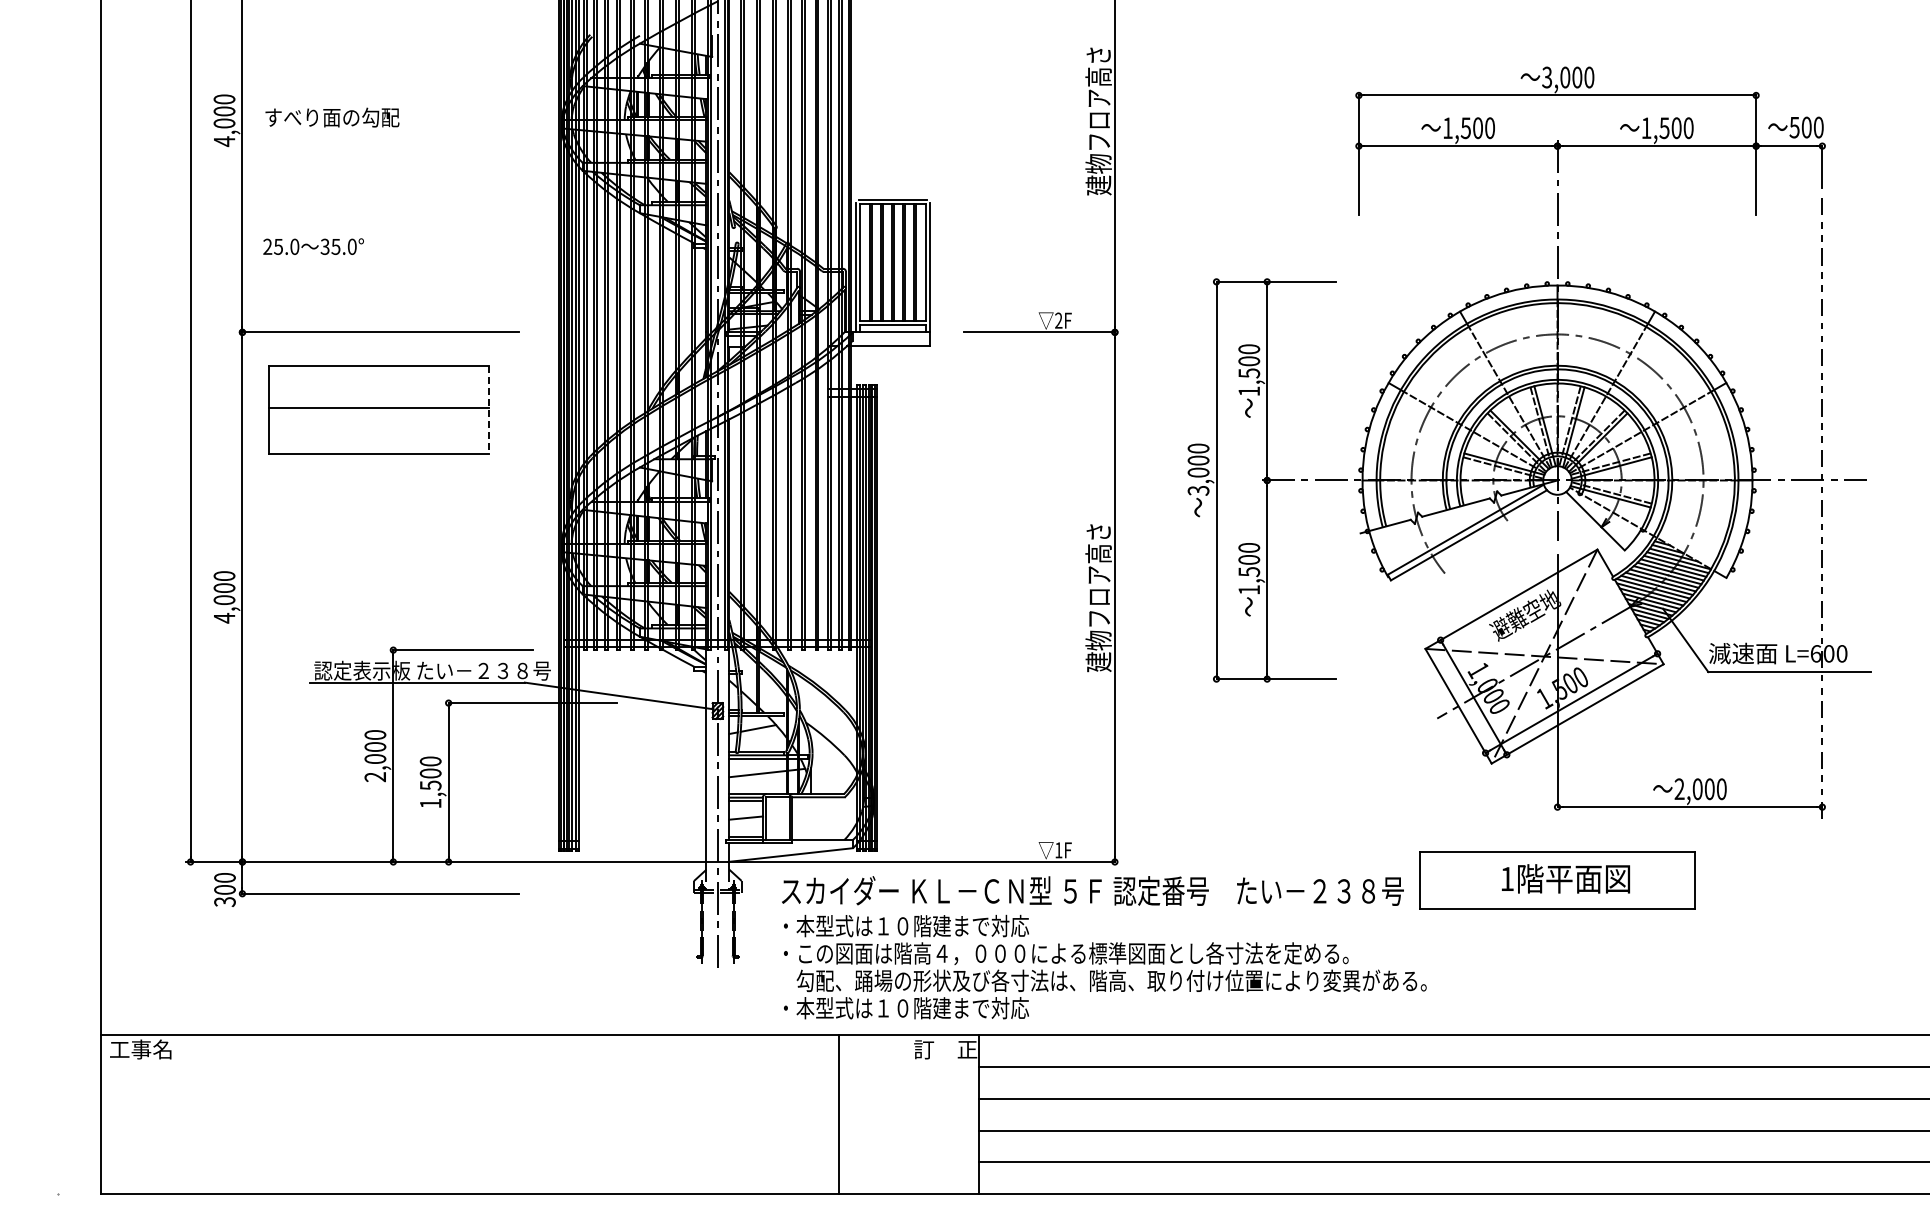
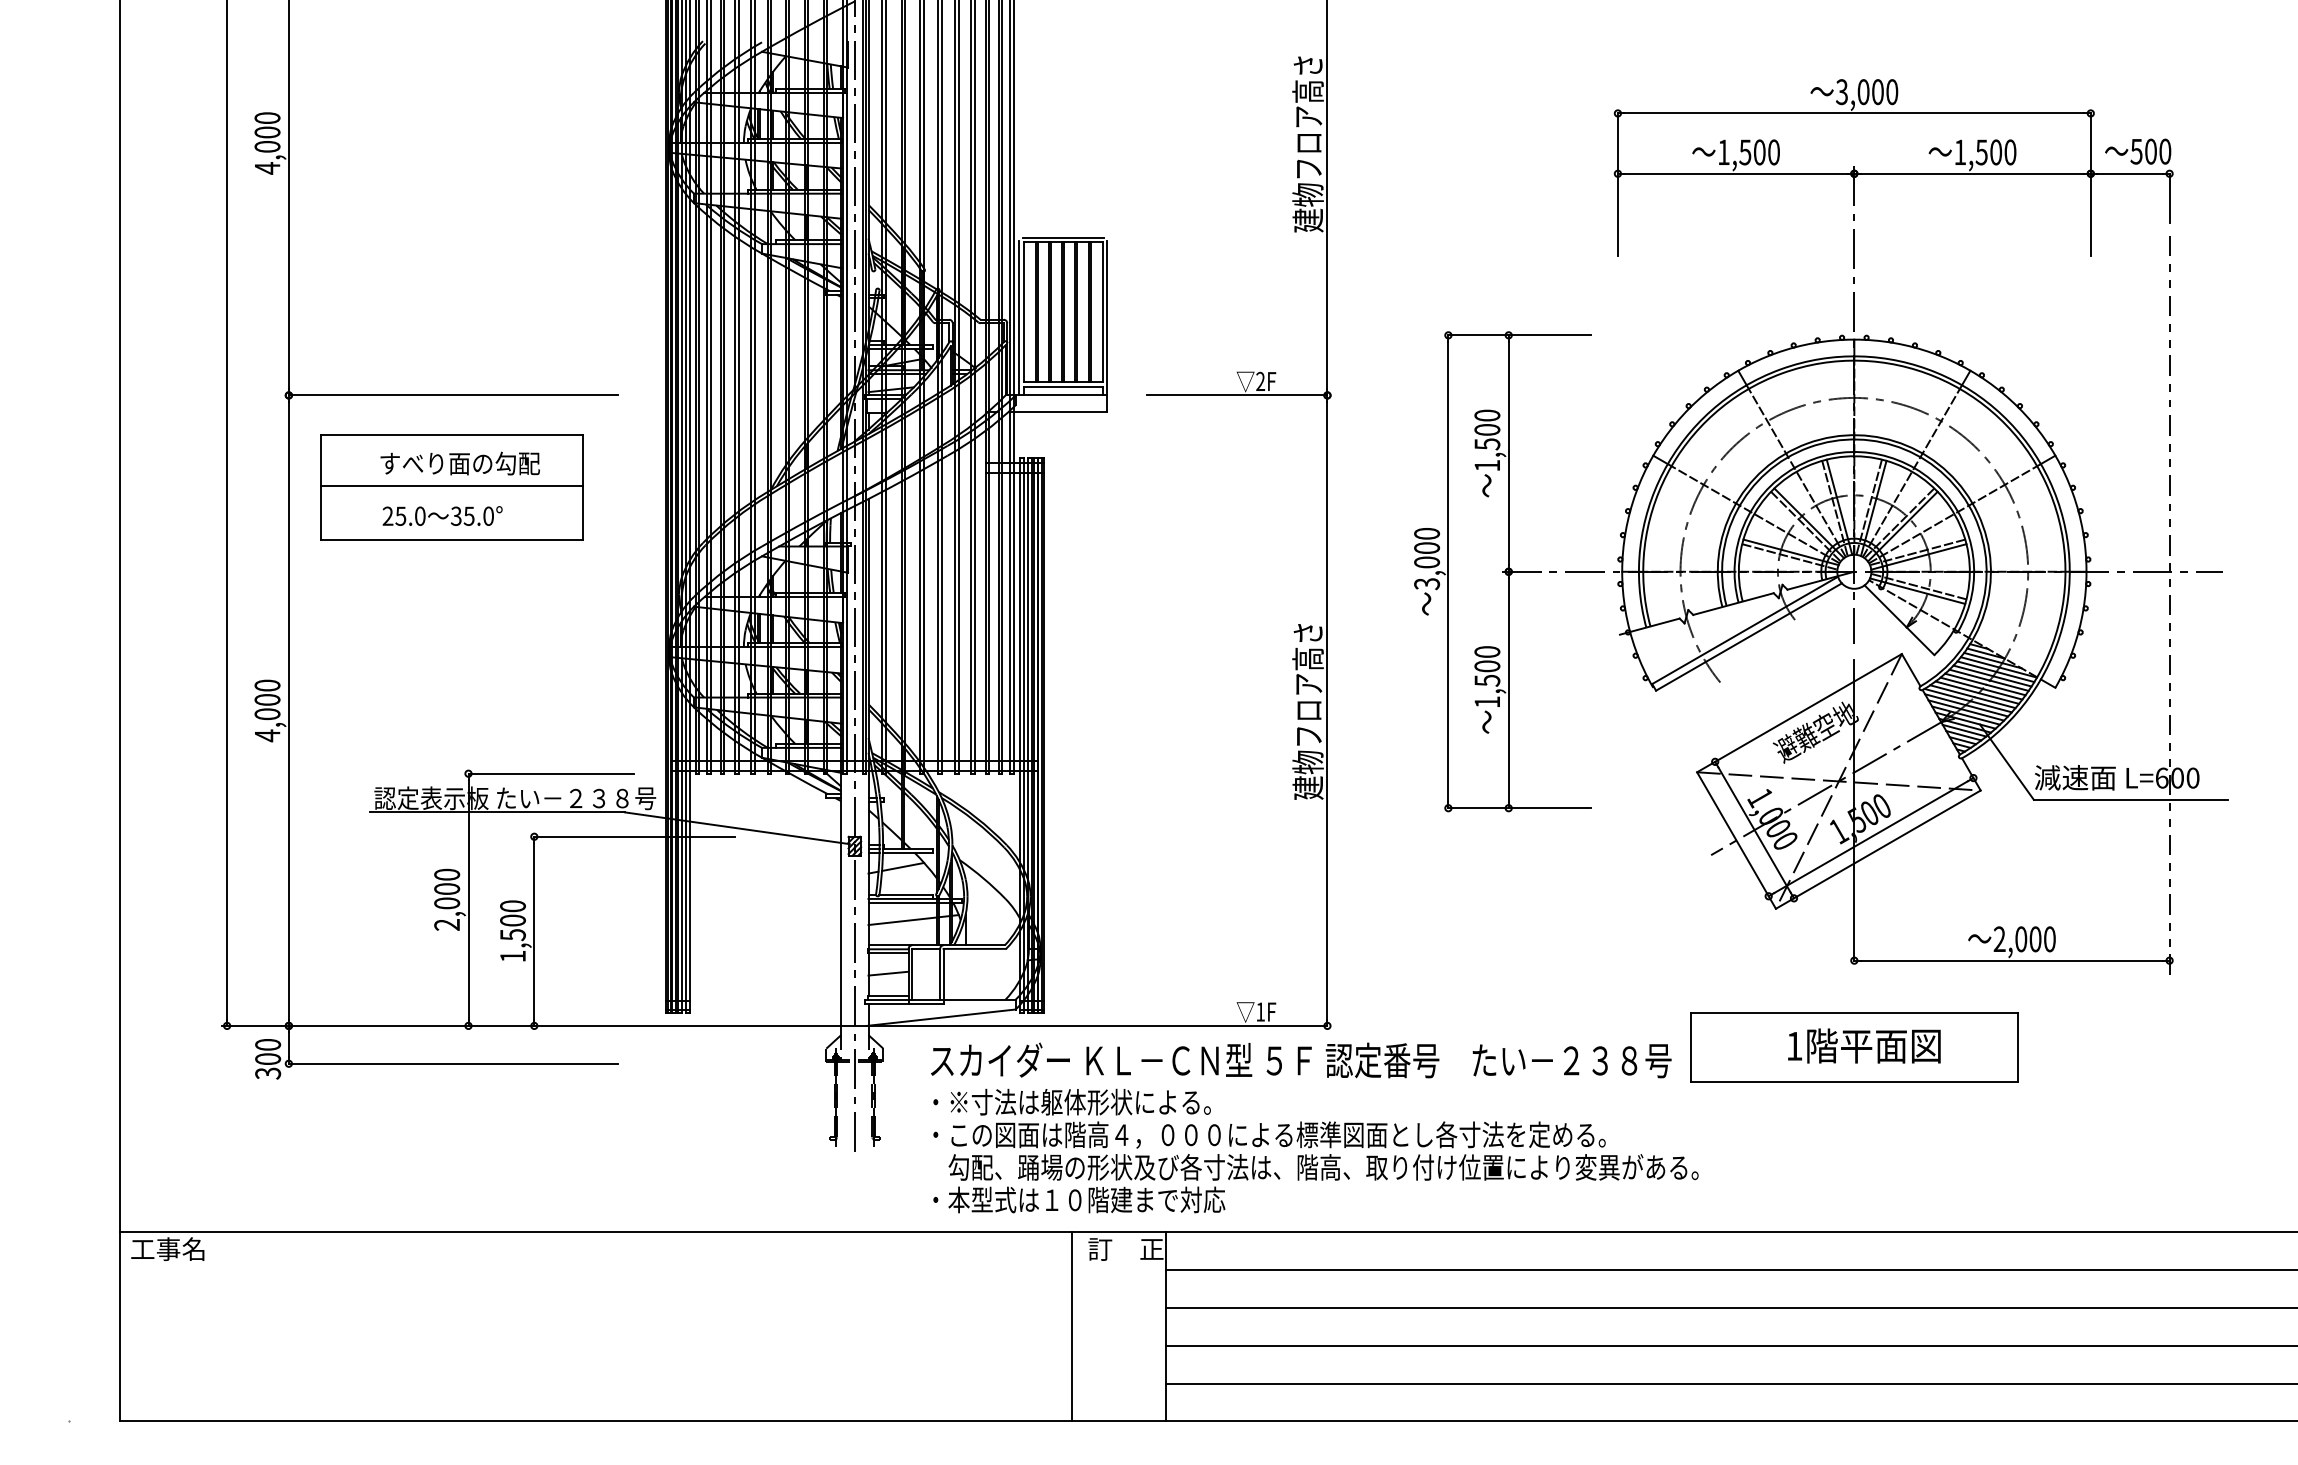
text: (332, 117) -> (460, 463), moved
text: (313, 246) -> (442, 515), moved
line: (489, 410) -> (582, 488), dashed -> solid
text: (912, 925) -> (1086, 1101), ・本型式は１０階建まで対応 -> ・※寸法は躯体形状による。
line: (839, 1114) -> (1072, 1326), moved

